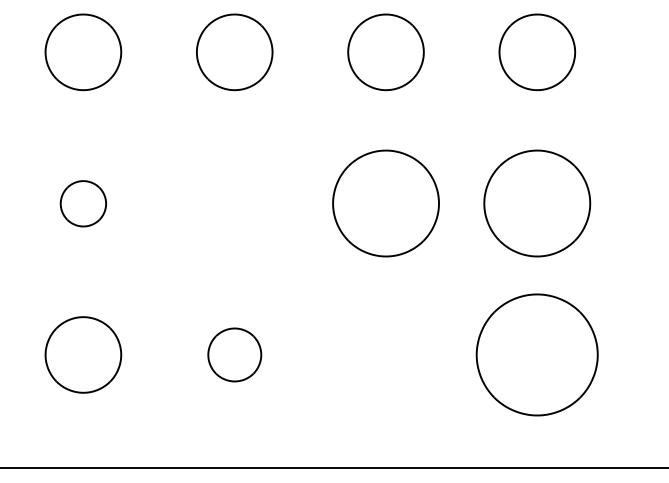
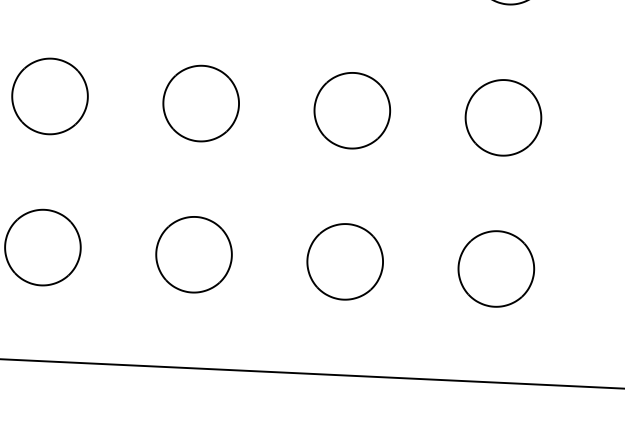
part: (83, 203) -> (50, 96), size x1.67
part: (234, 203) -> (200, 103), added
part: (385, 203) -> (351, 110), size x0.71
part: (537, 203) -> (503, 117), size x0.71
part: (234, 354) -> (193, 254), size x1.43
part: (385, 354) -> (344, 261), added
part: (537, 354) -> (496, 268), size x0.62

